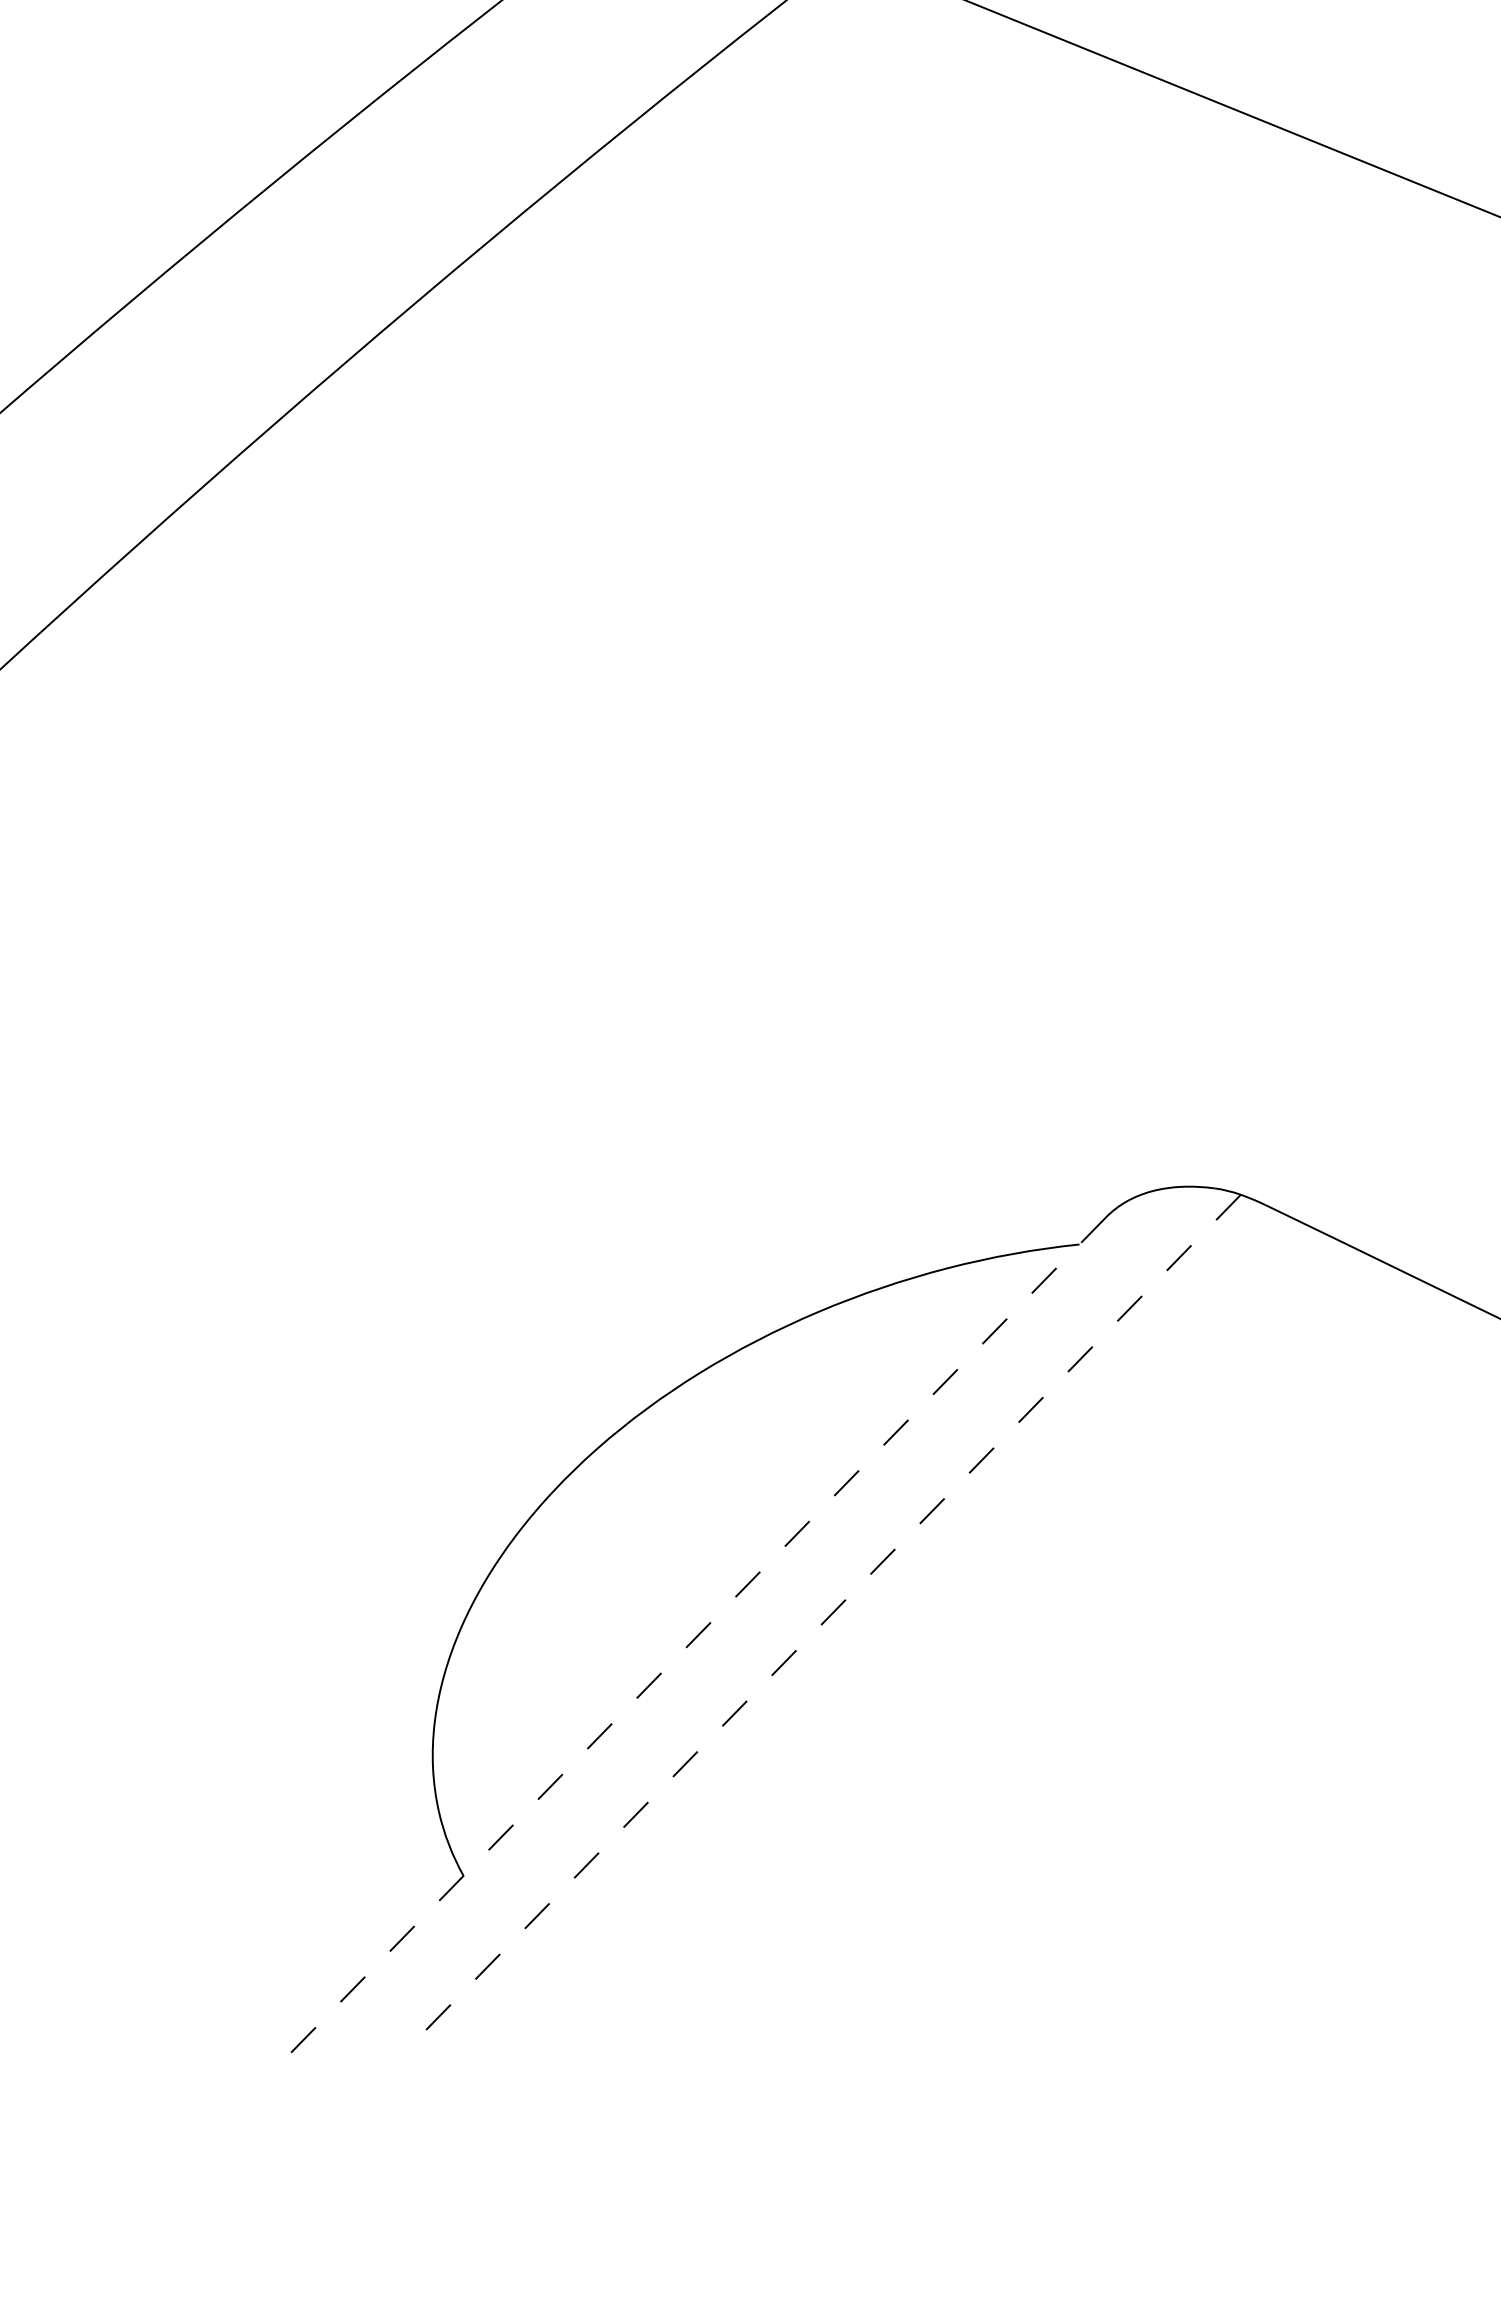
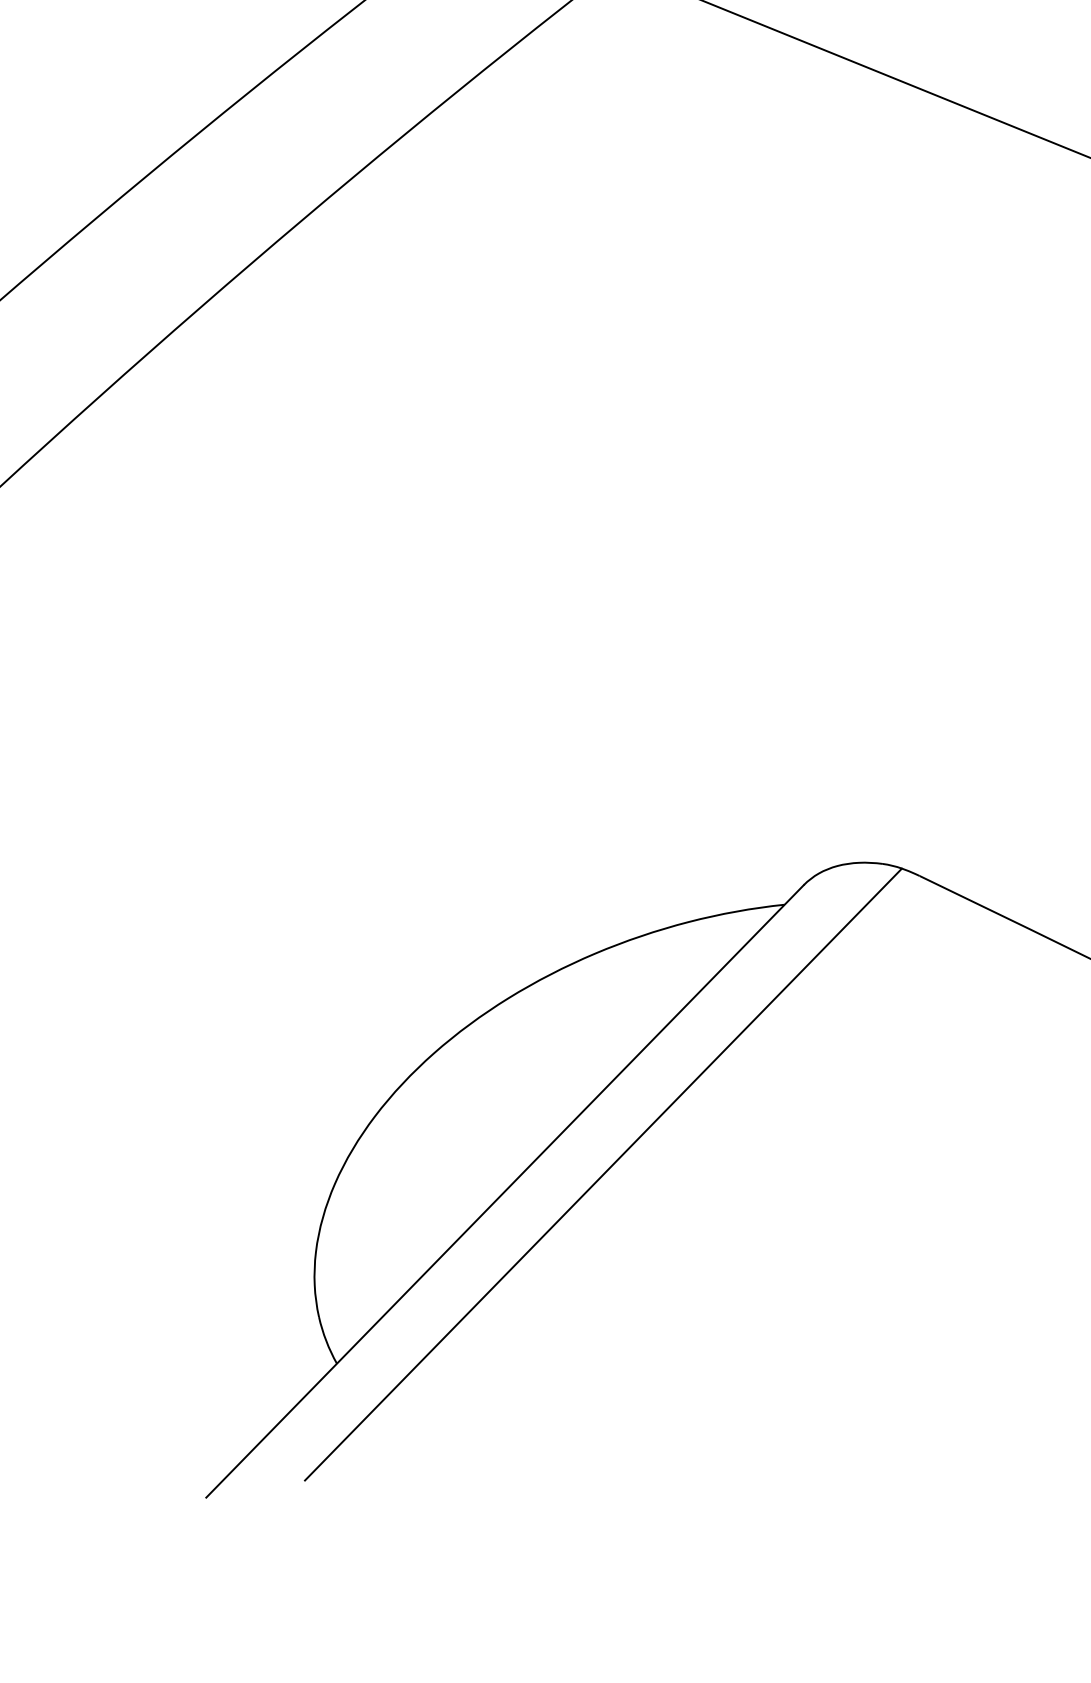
line: (829, 1616) -> (602, 1175), dashed -> solid
line: (694, 1638) -> (504, 1191), dashed -> solid

